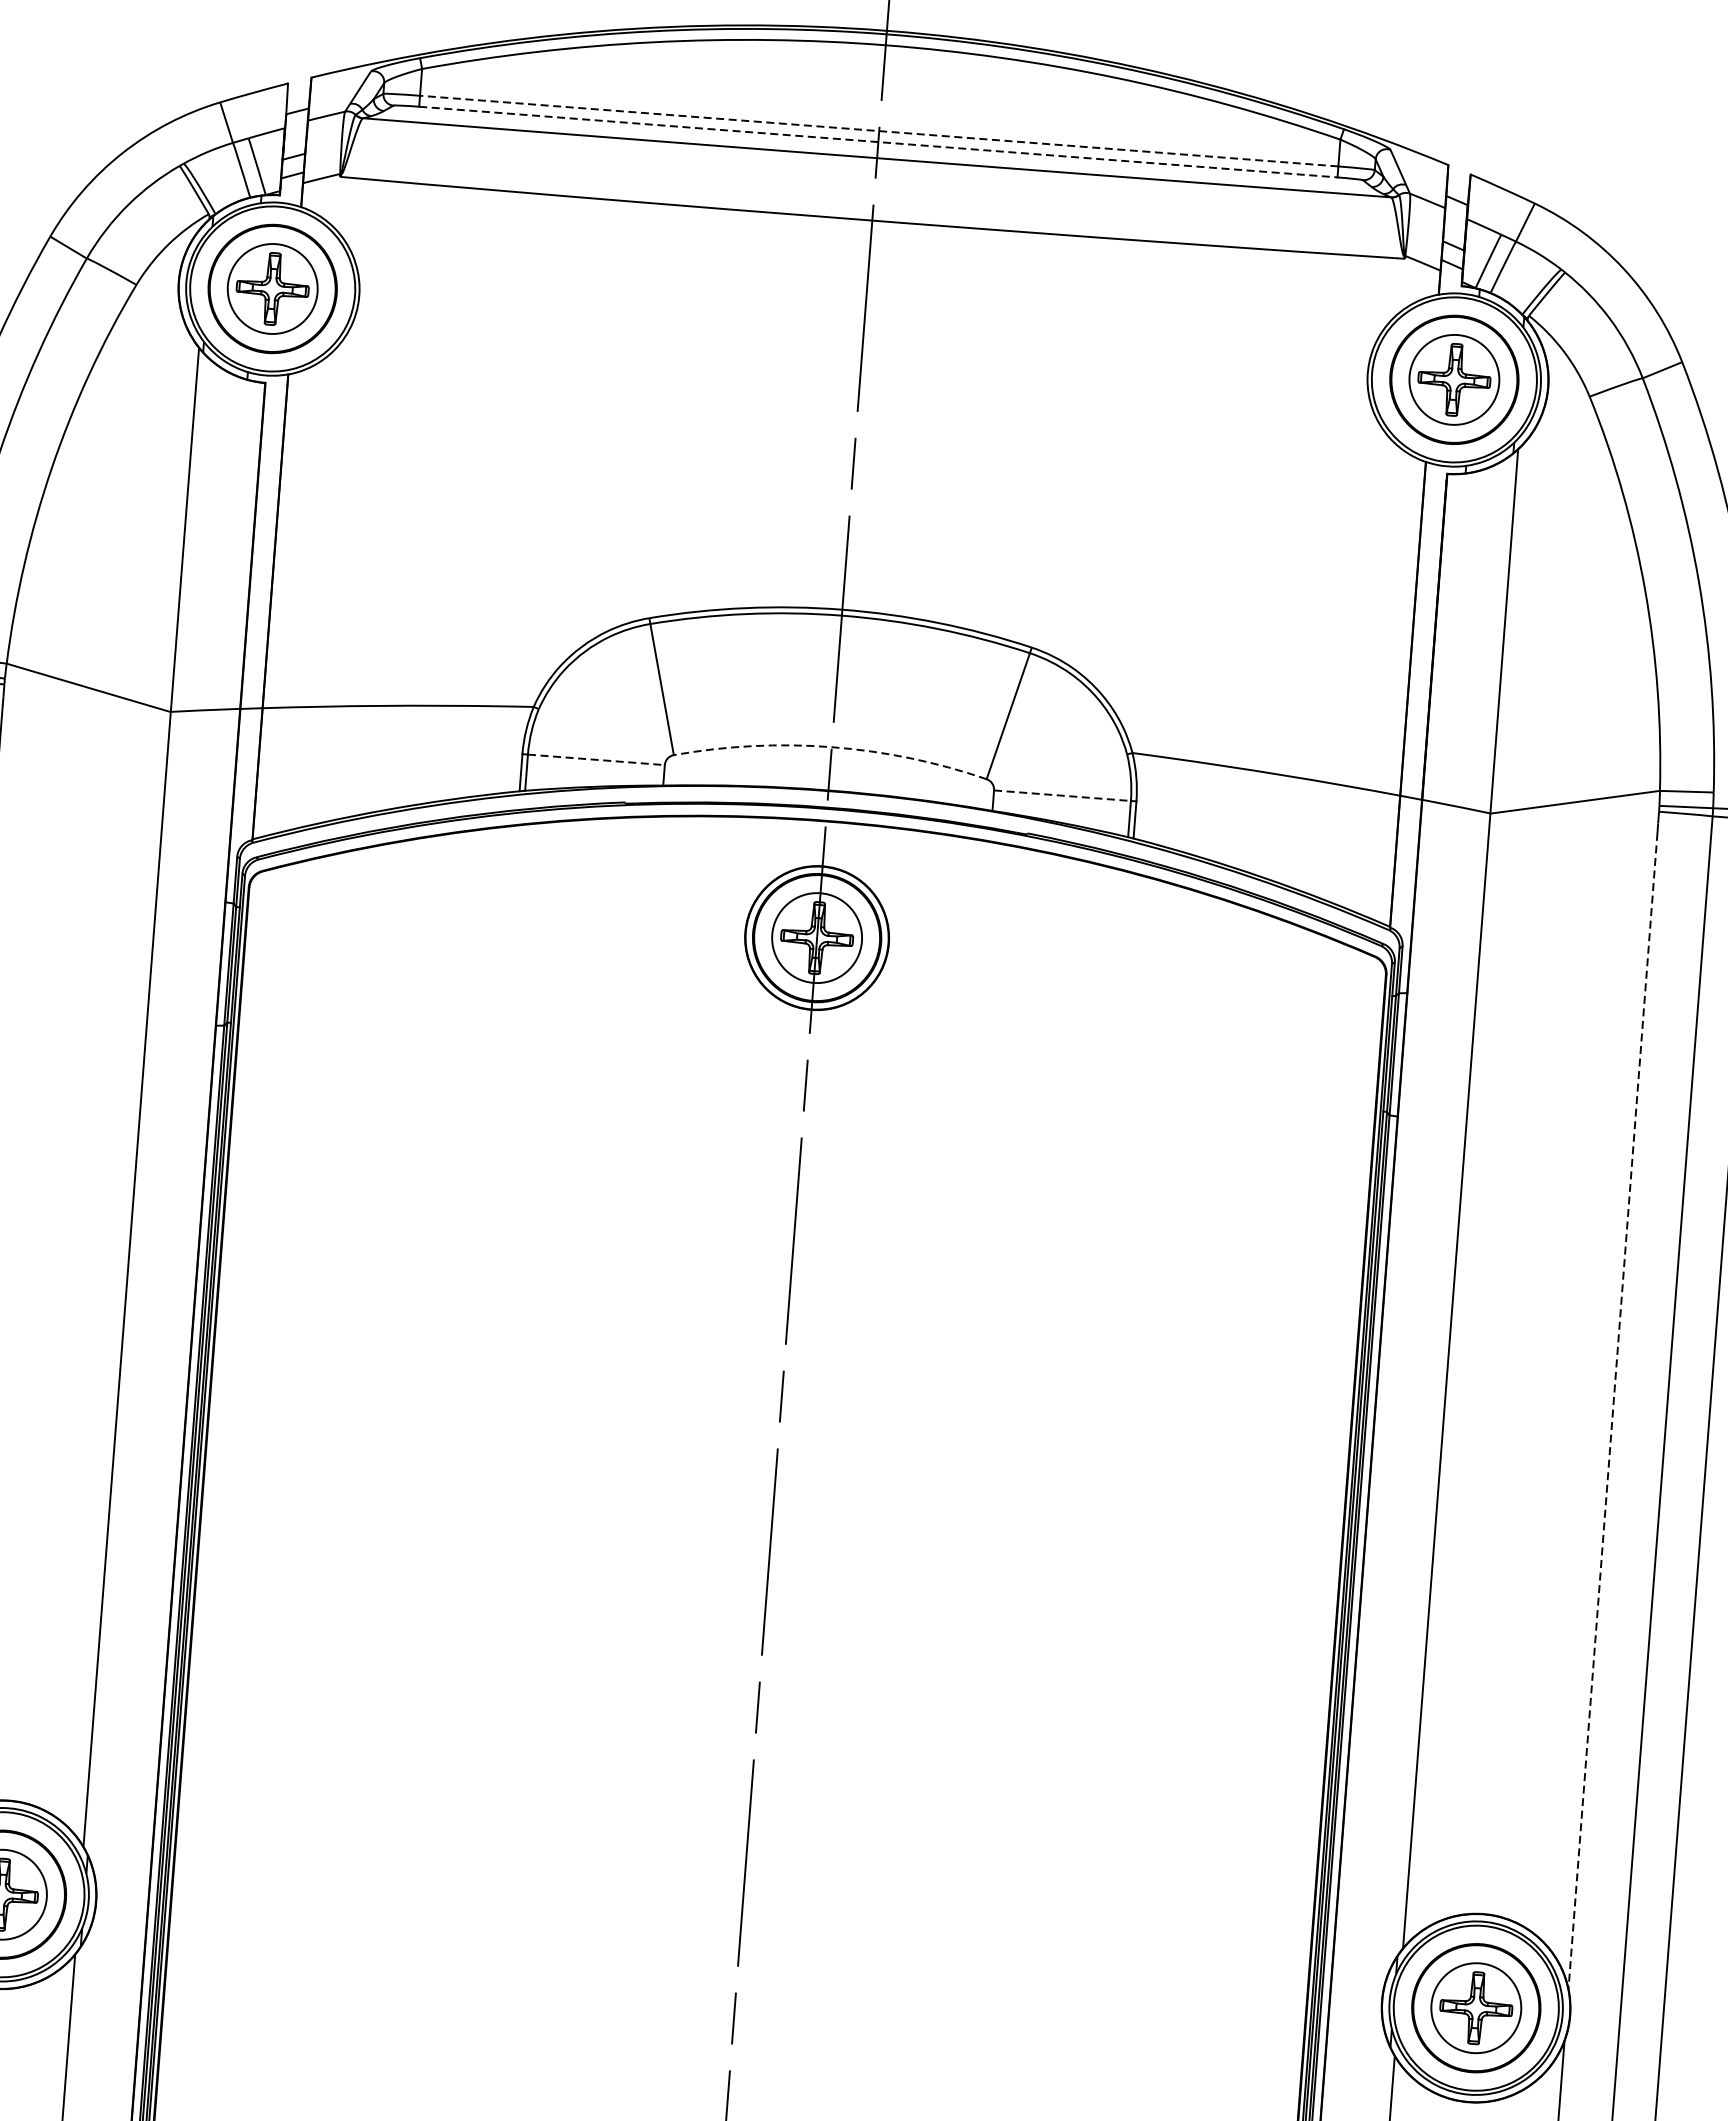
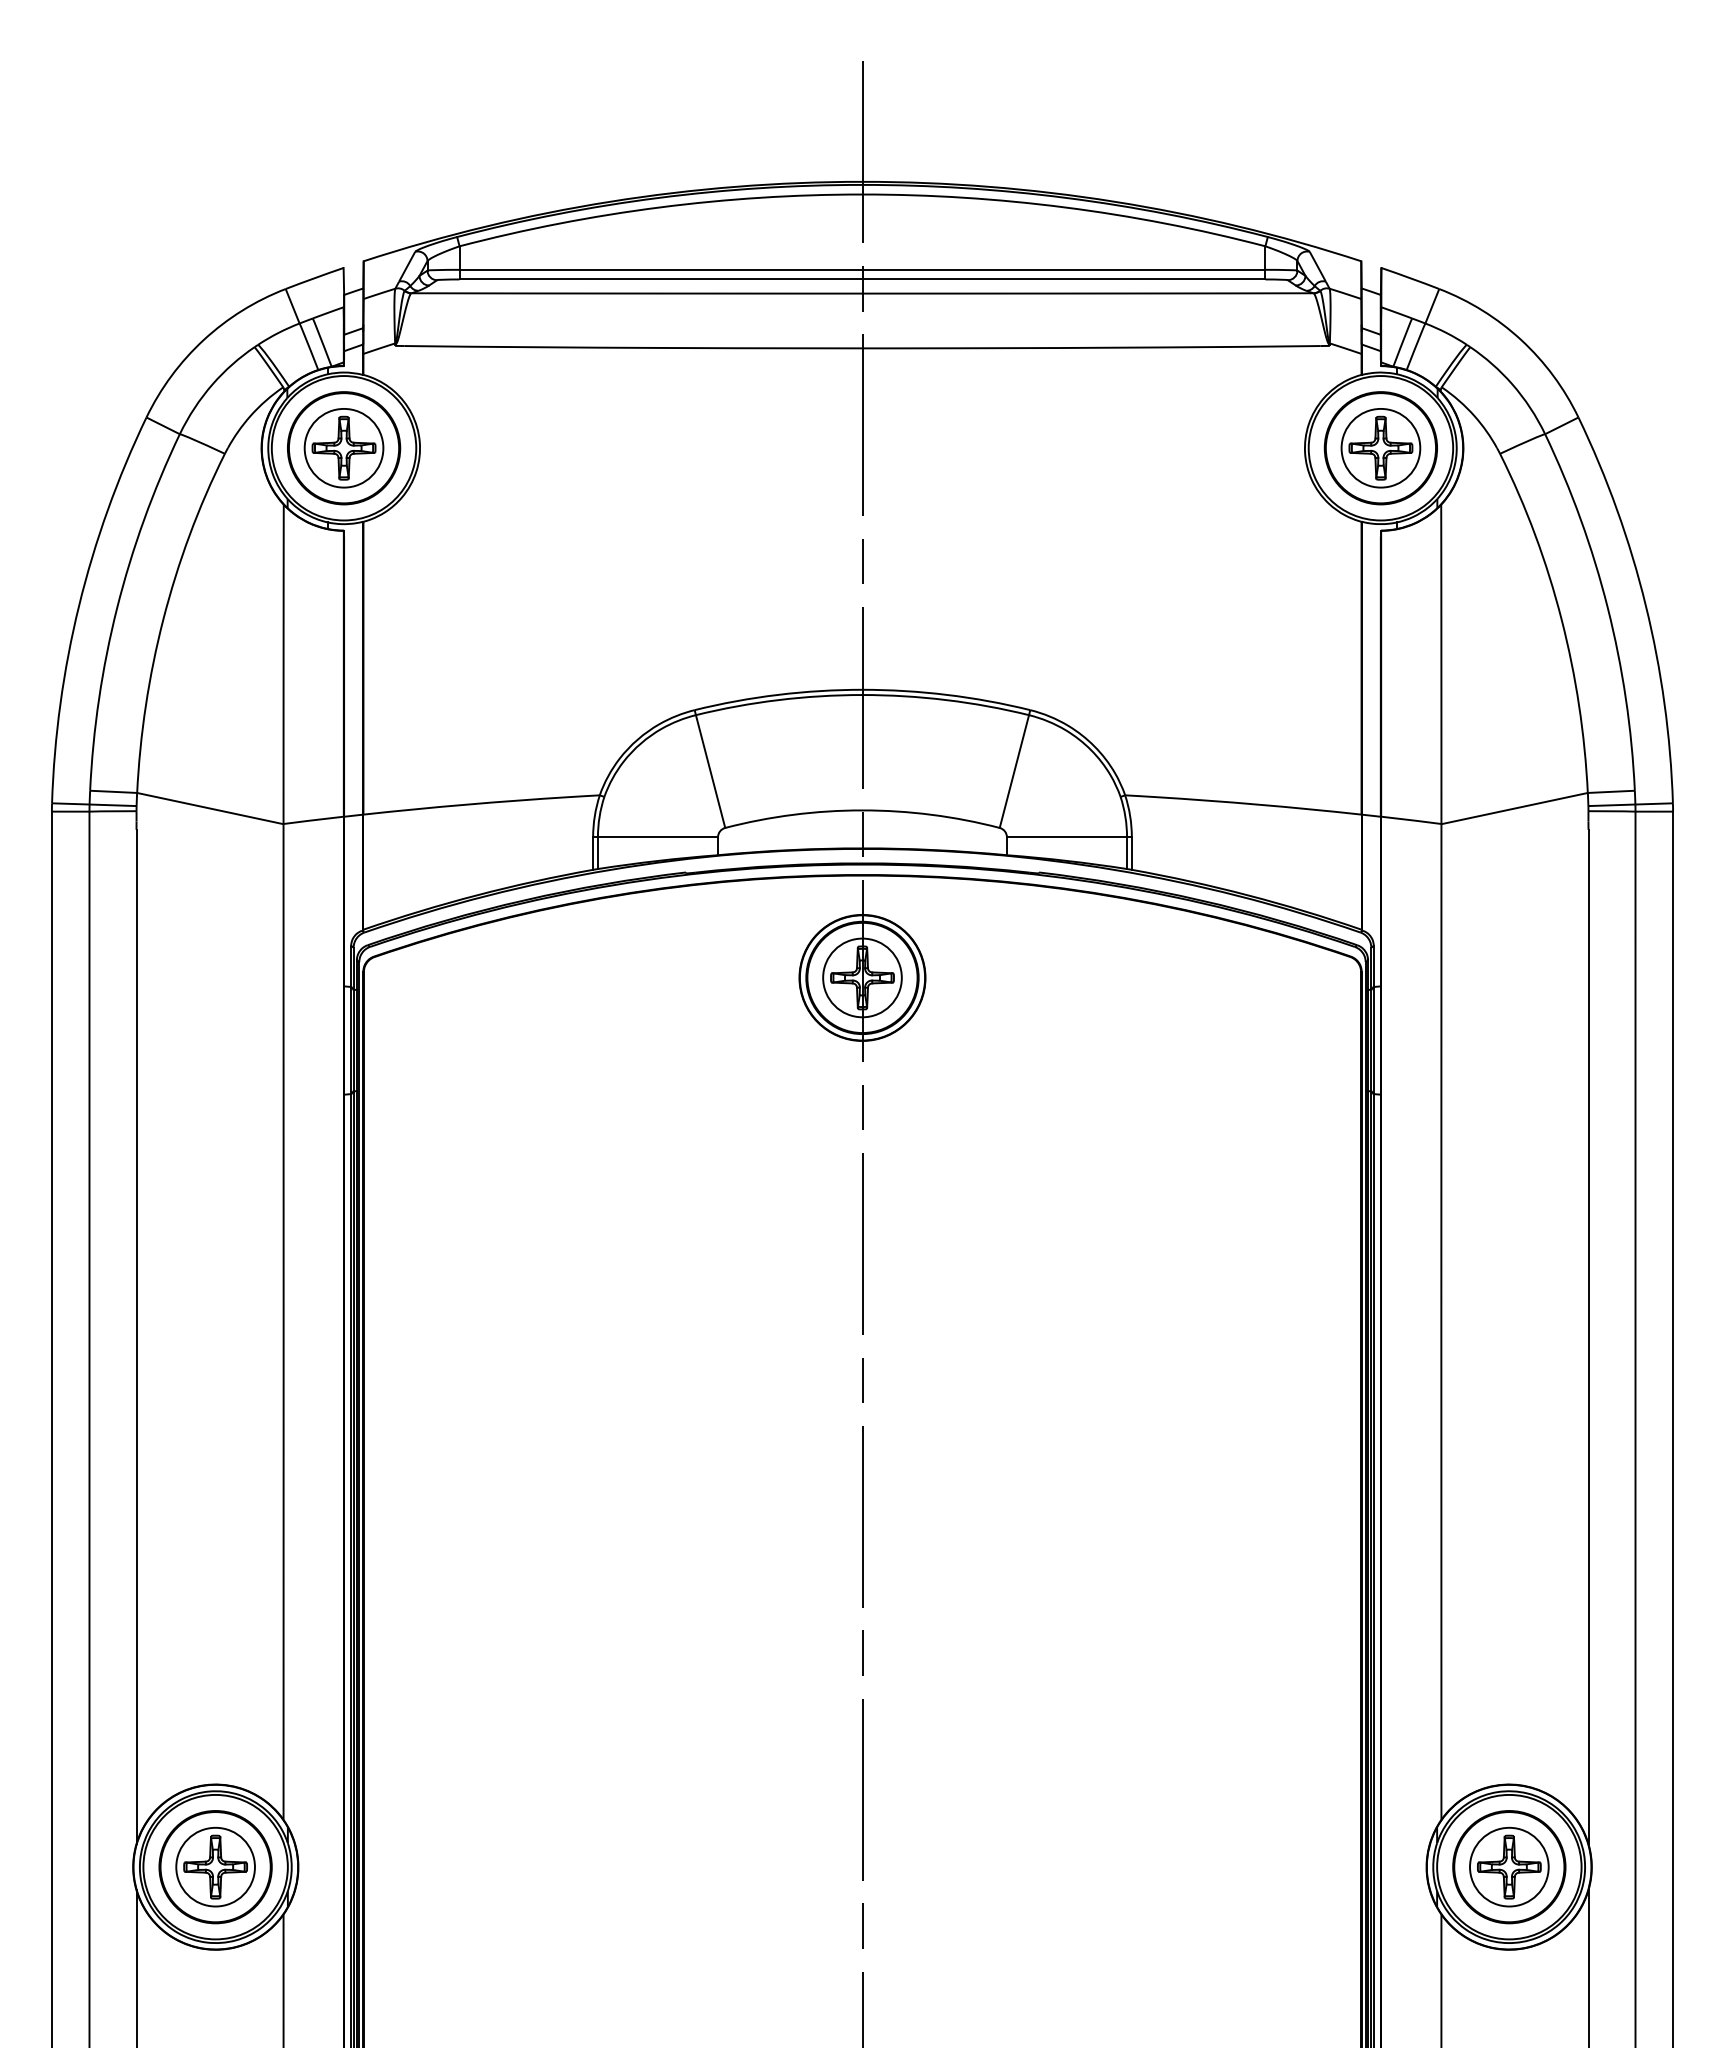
line: (879, 130) -> (862, 269), dashed -> solid
line: (878, 142) -> (862, 279), dashed -> solid
arc: (831, 747) -> (862, 810), dashed -> solid
line: (596, 760) -> (658, 837), dashed -> solid
line: (1063, 796) -> (1067, 837), dashed -> solid
line: (1612, 1411) -> (1588, 1337), dashed -> solid

